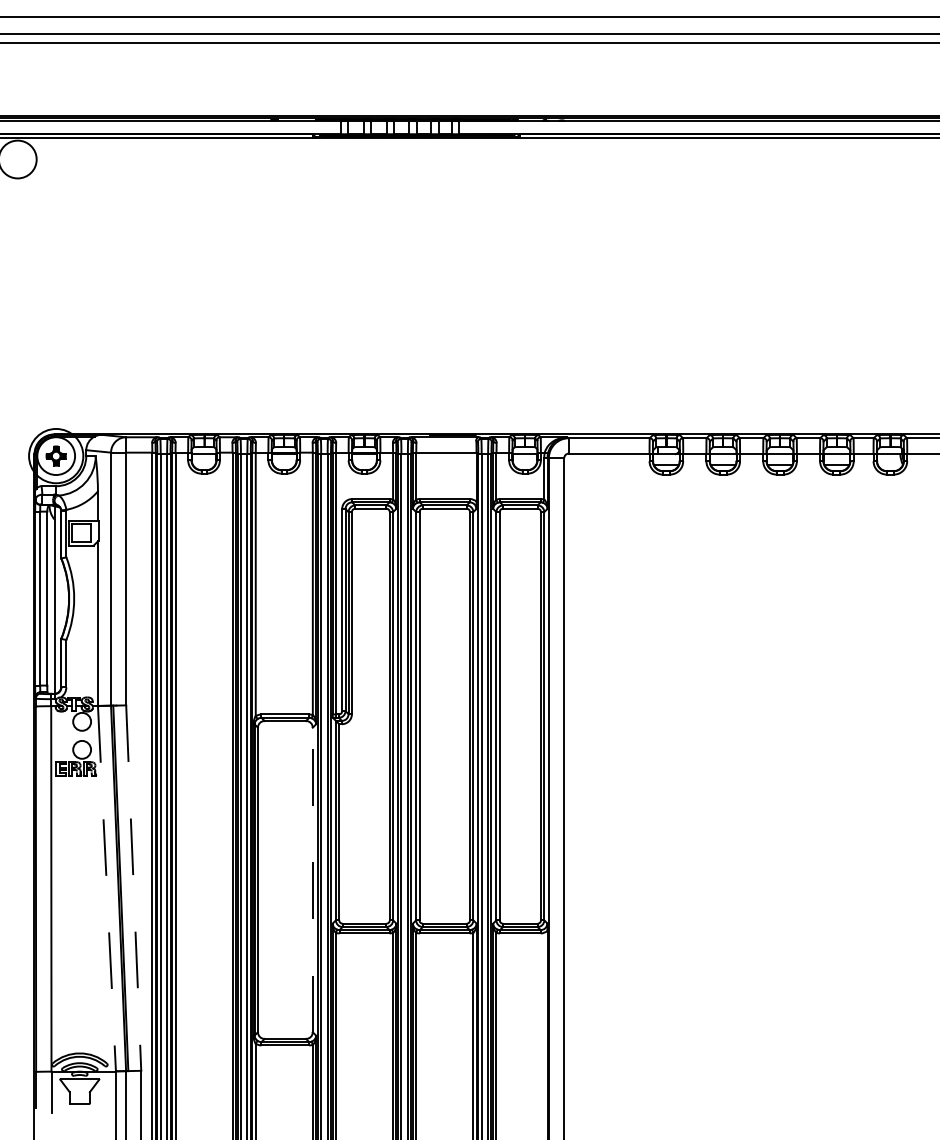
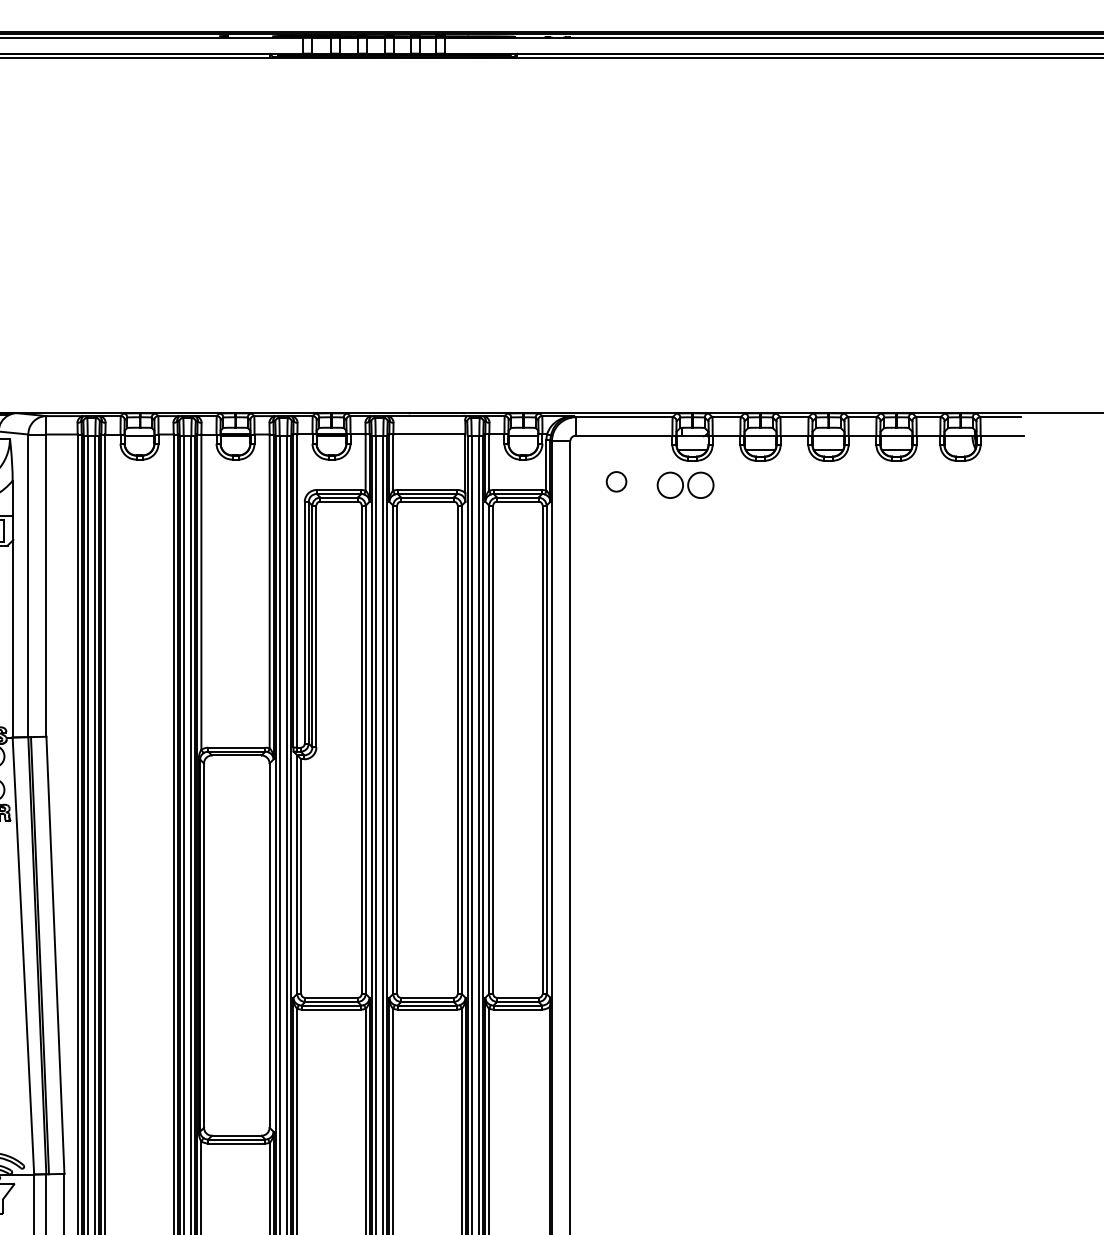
circle: (602, 492) -> (616, 482), added
part: (660, 494) -> (685, 484), added
line: (312, 879) -> (269, 945), dashed -> solid
line: (106, 888) -> (22, 955), dashed -> solid
line: (133, 888) -> (55, 955), dashed -> solid

